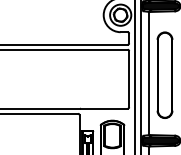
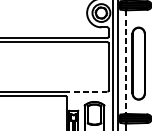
line: (149, 73) -> (125, 62), solid -> dashed
line: (103, 108) -> (86, 91), solid -> dashed

